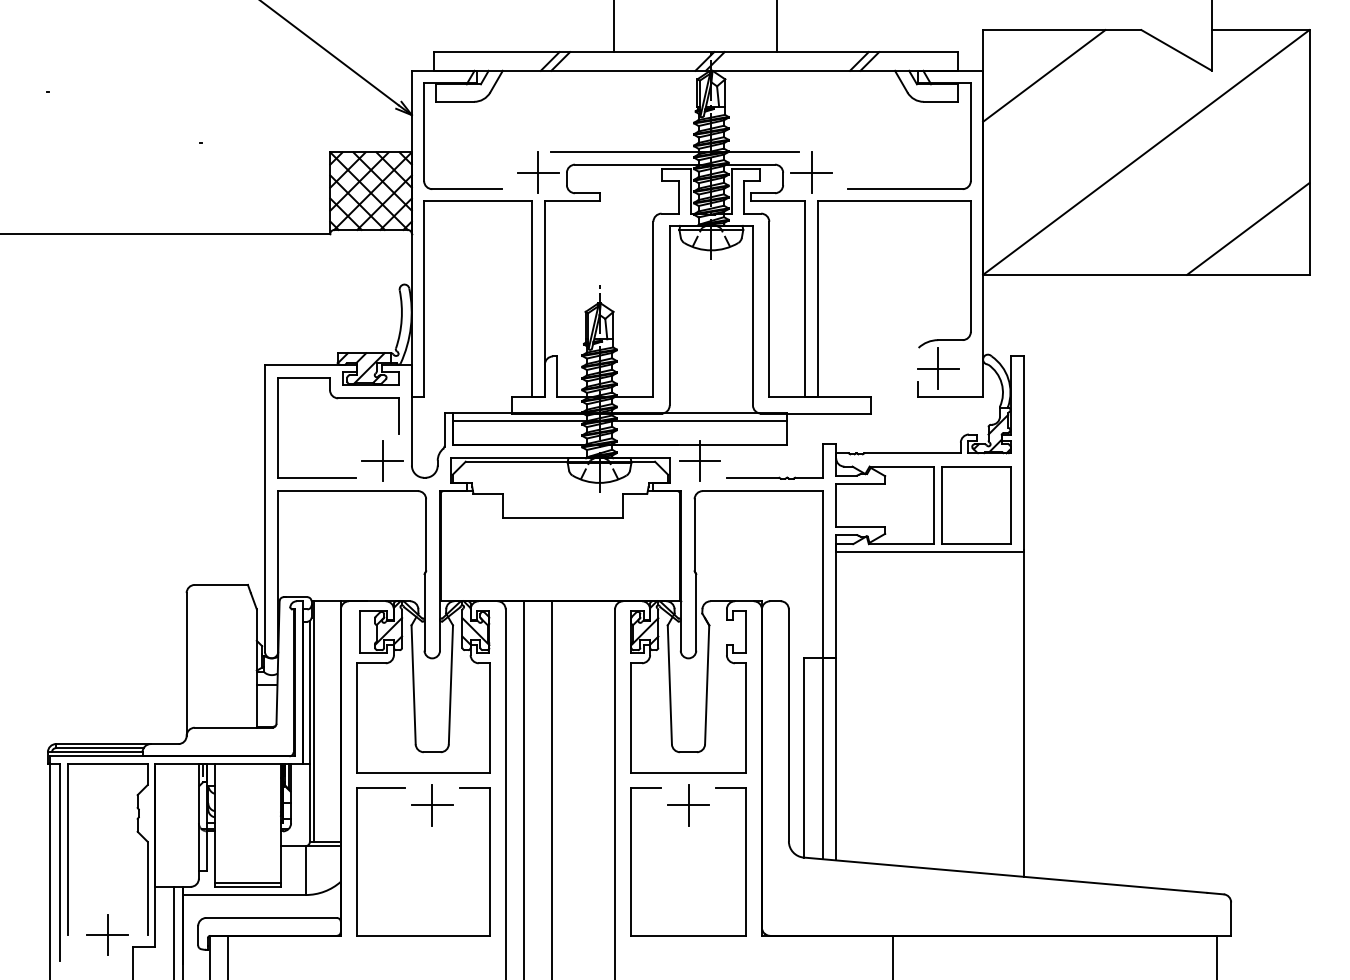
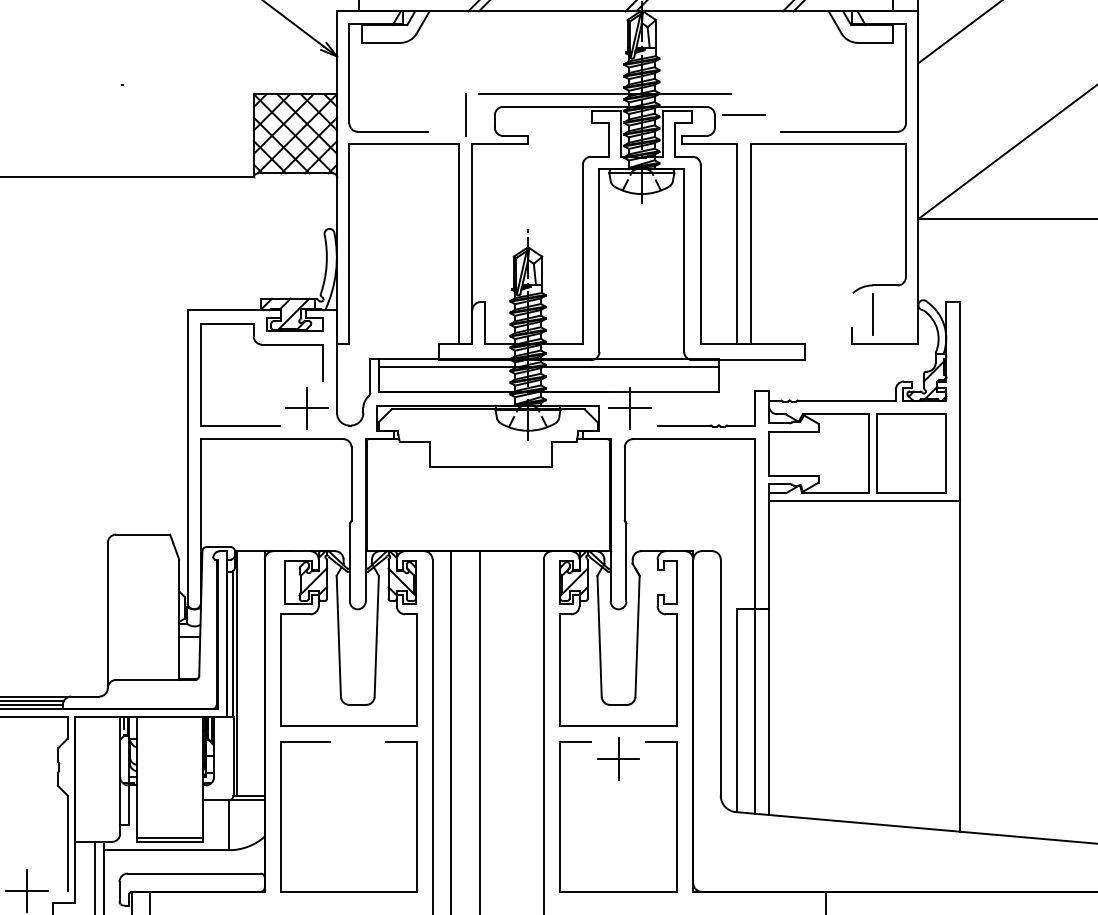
line: (537, 172) -> (464, 114), removed
line: (811, 172) -> (743, 114), removed
line: (937, 368) -> (871, 314), removed
part: (432, 805) -> (358, 759), removed

